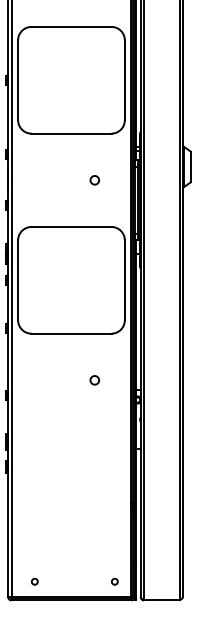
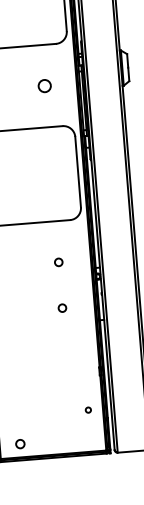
circle: (94, 180) -> (44, 86), size x1.6
circle: (94, 432) -> (62, 308), added
circle: (34, 581) -> (19, 443), size x1.6
circle: (114, 581) -> (88, 409), moved

